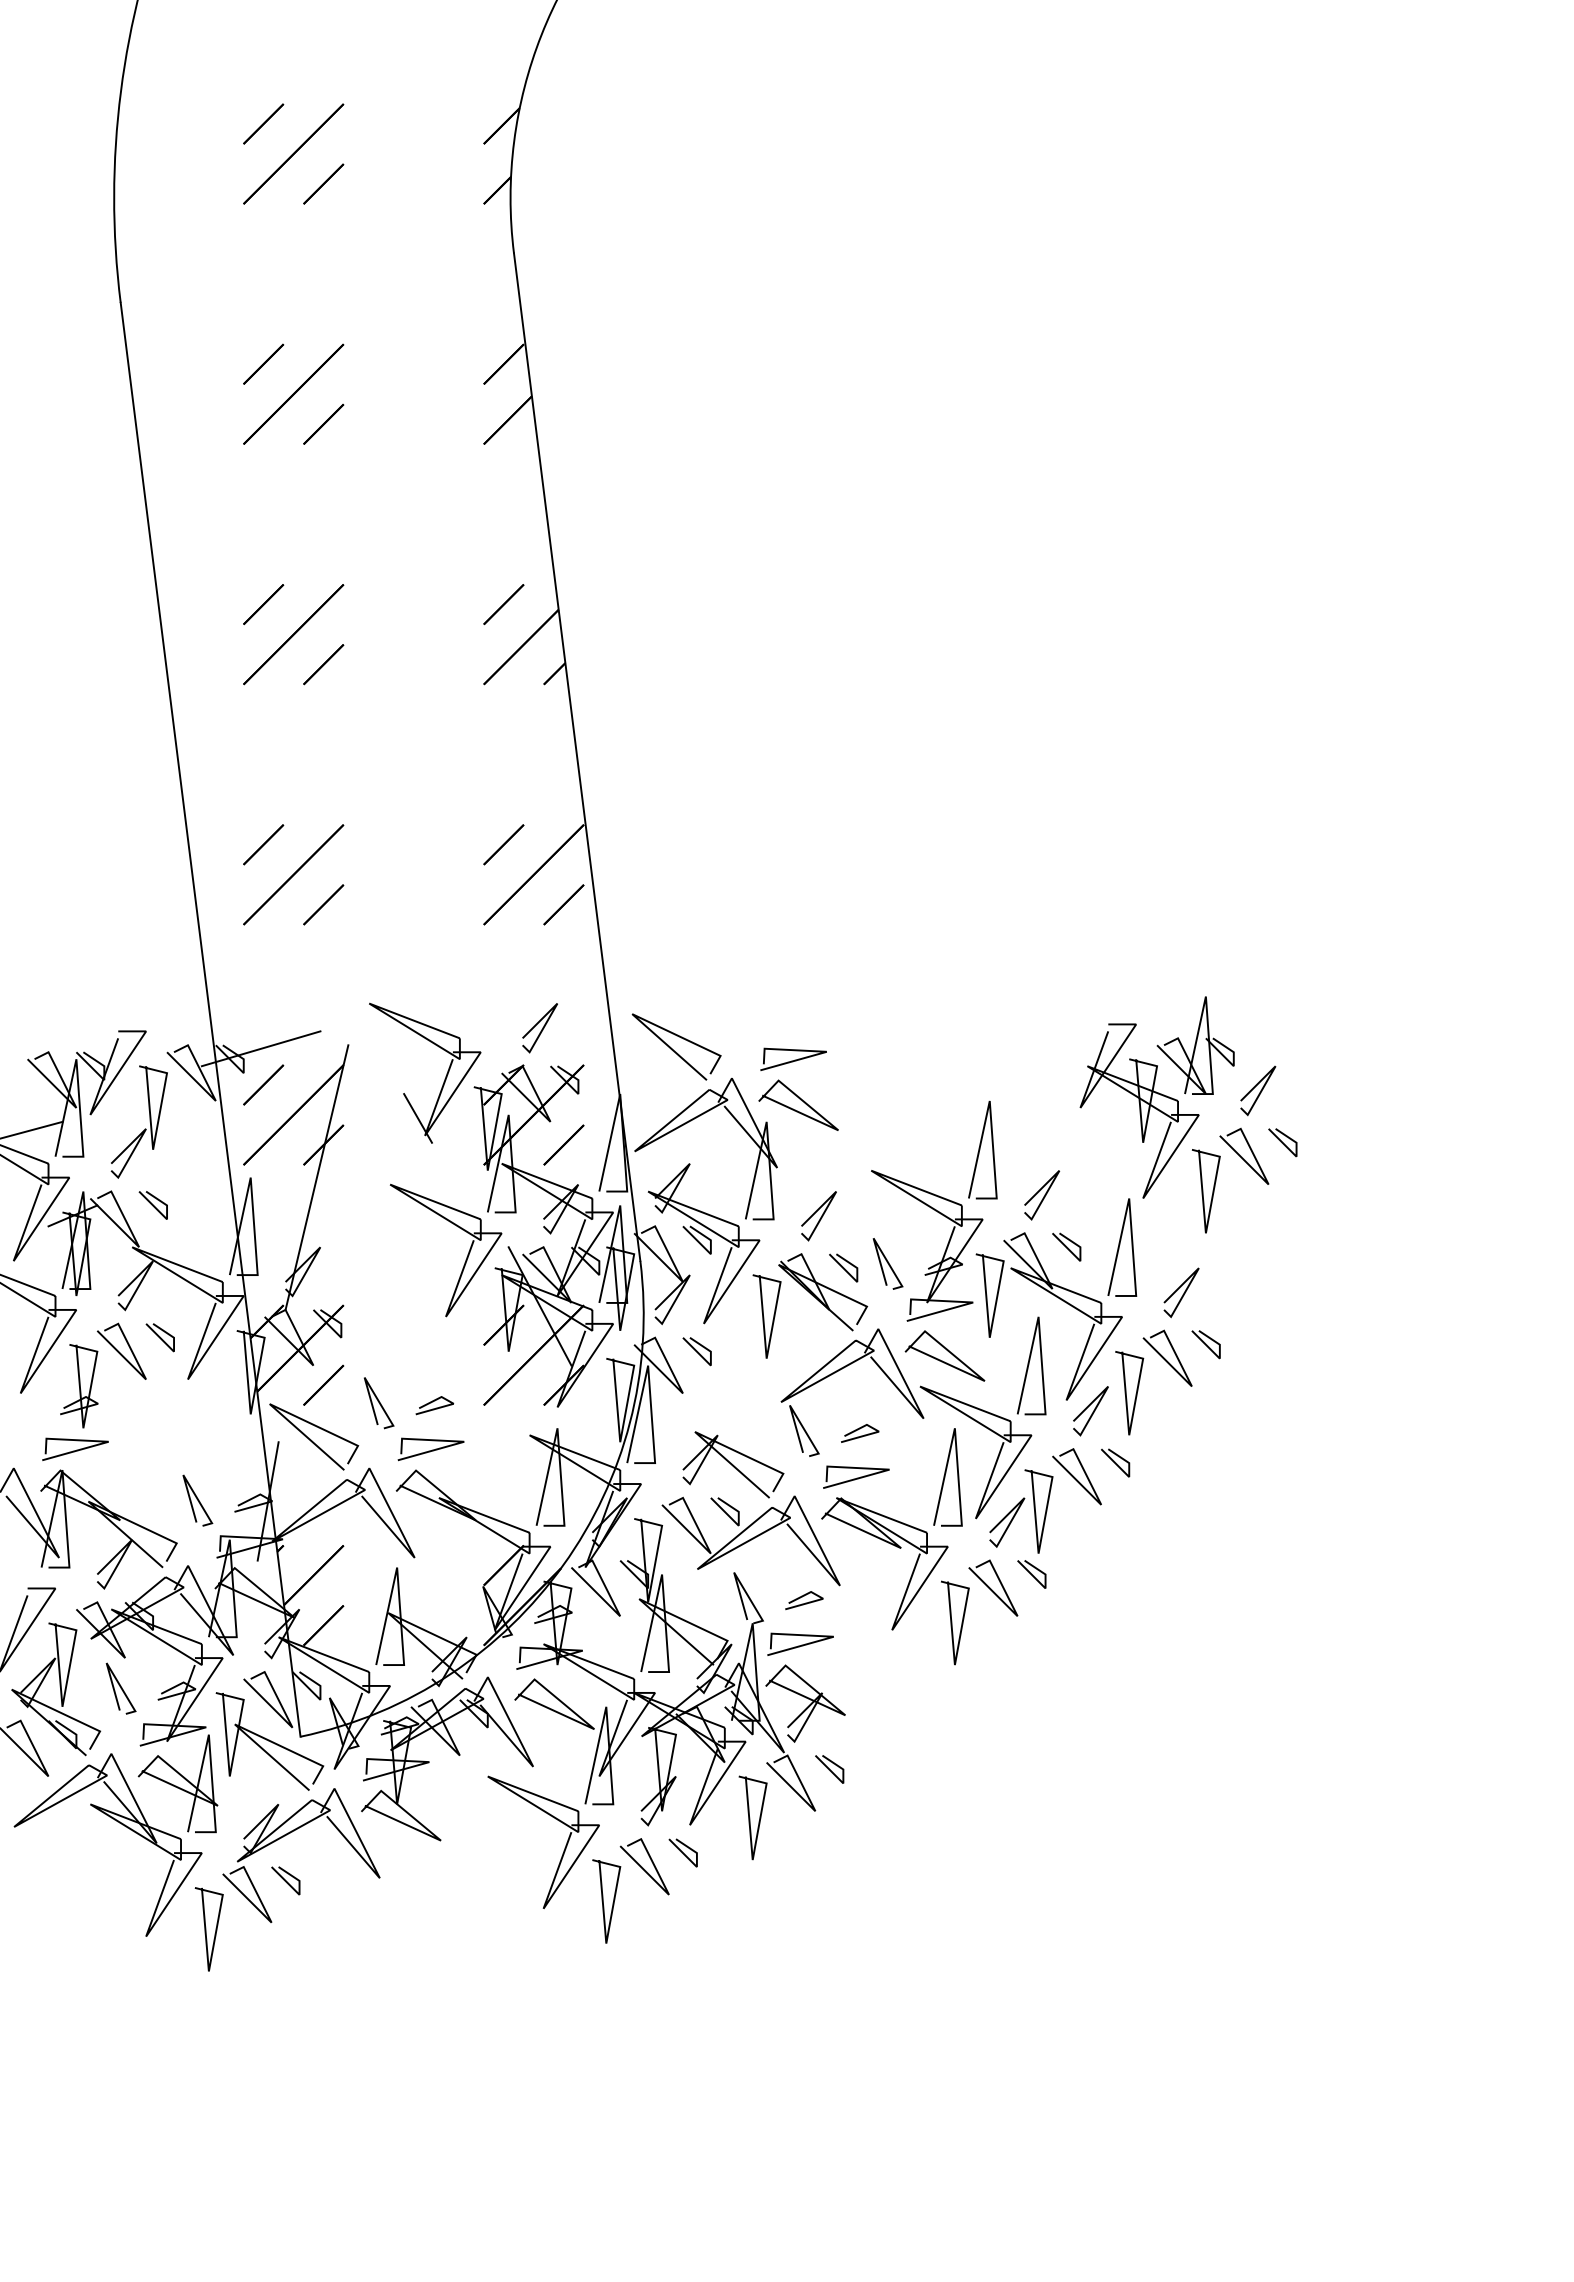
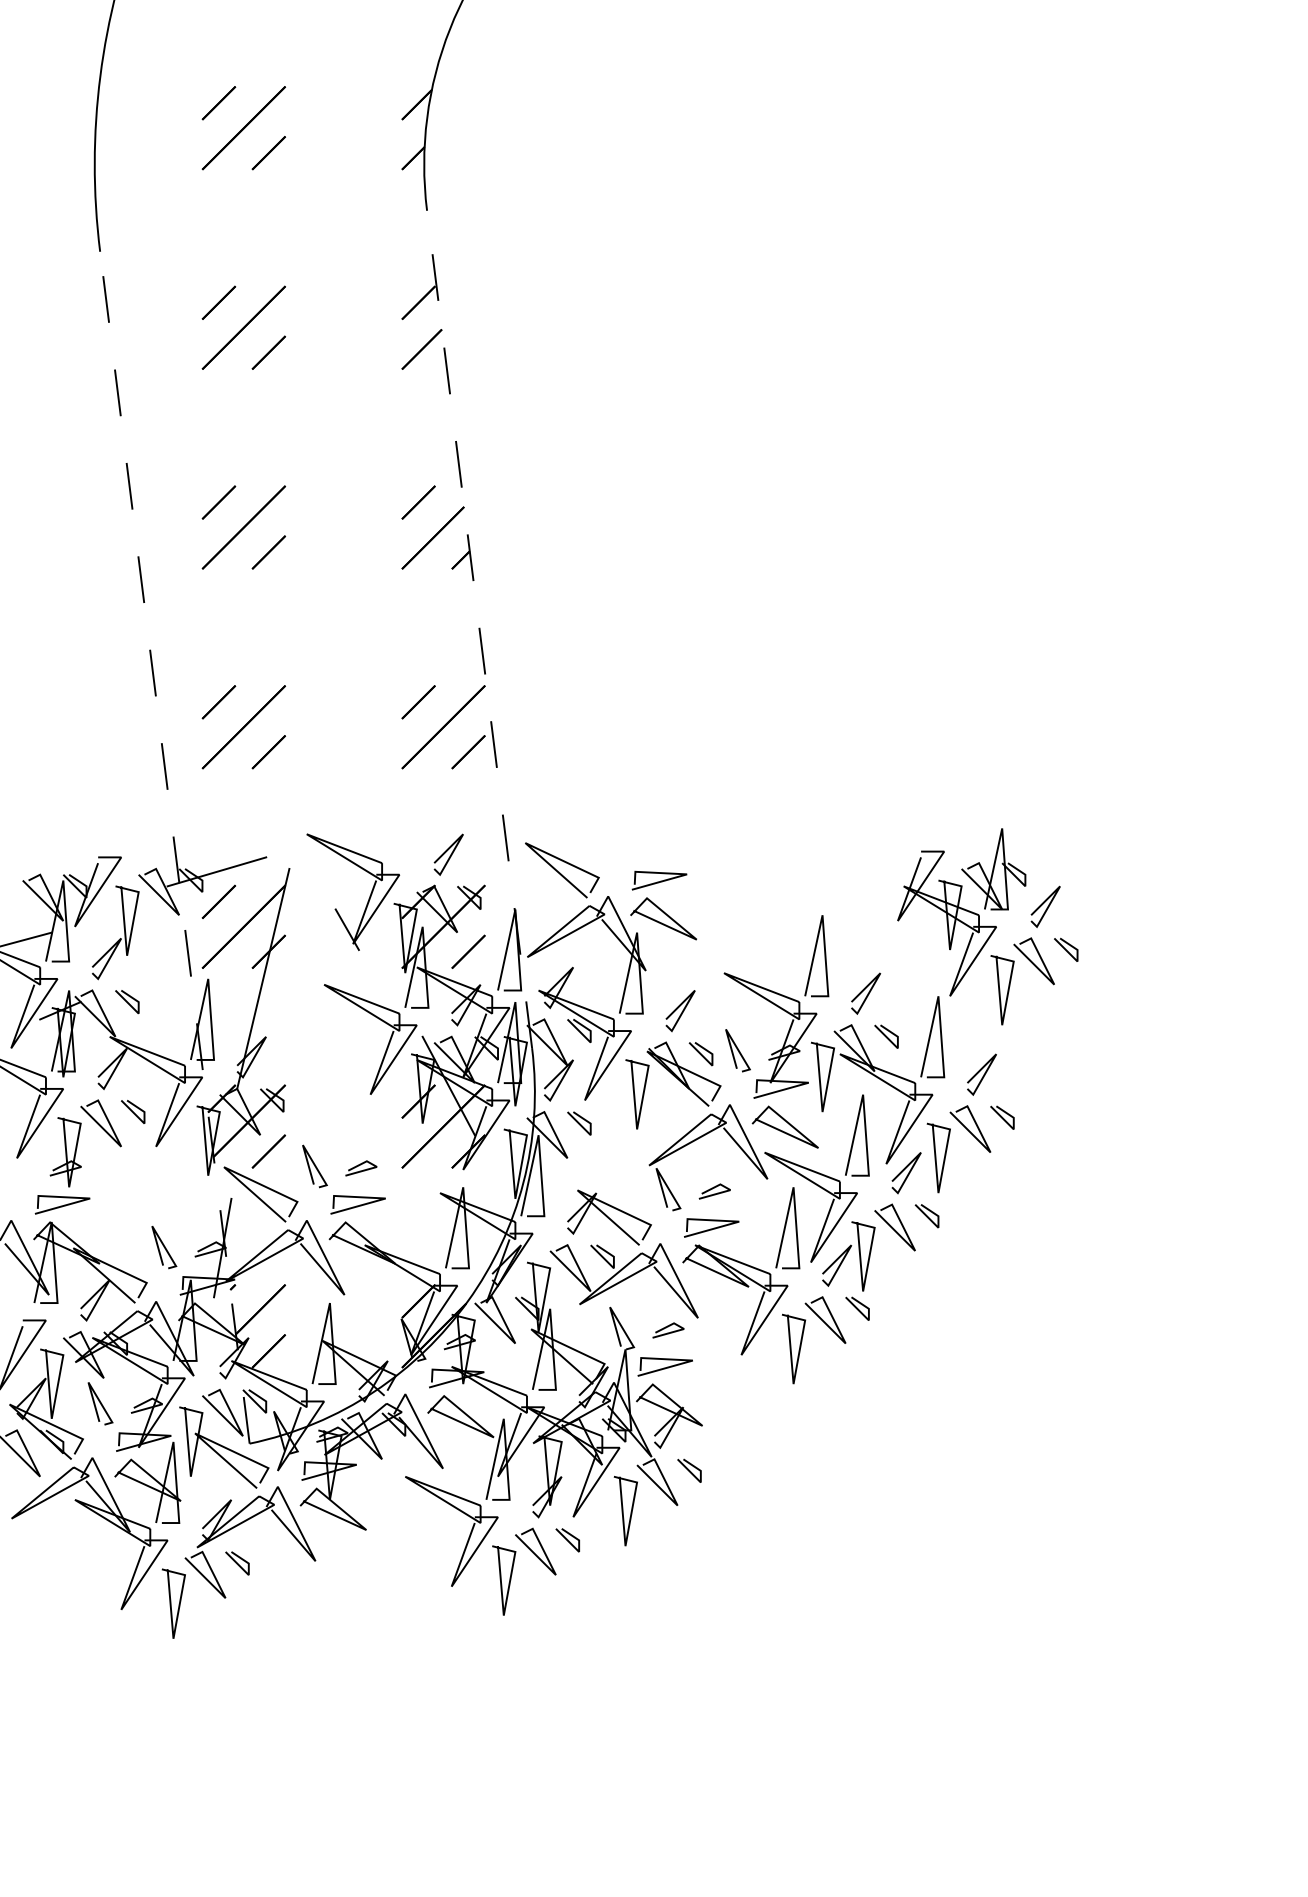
line: (577, 757) -> (479, 629), solid -> dashed
line: (210, 1019) -> (174, 847), solid -> dashed

